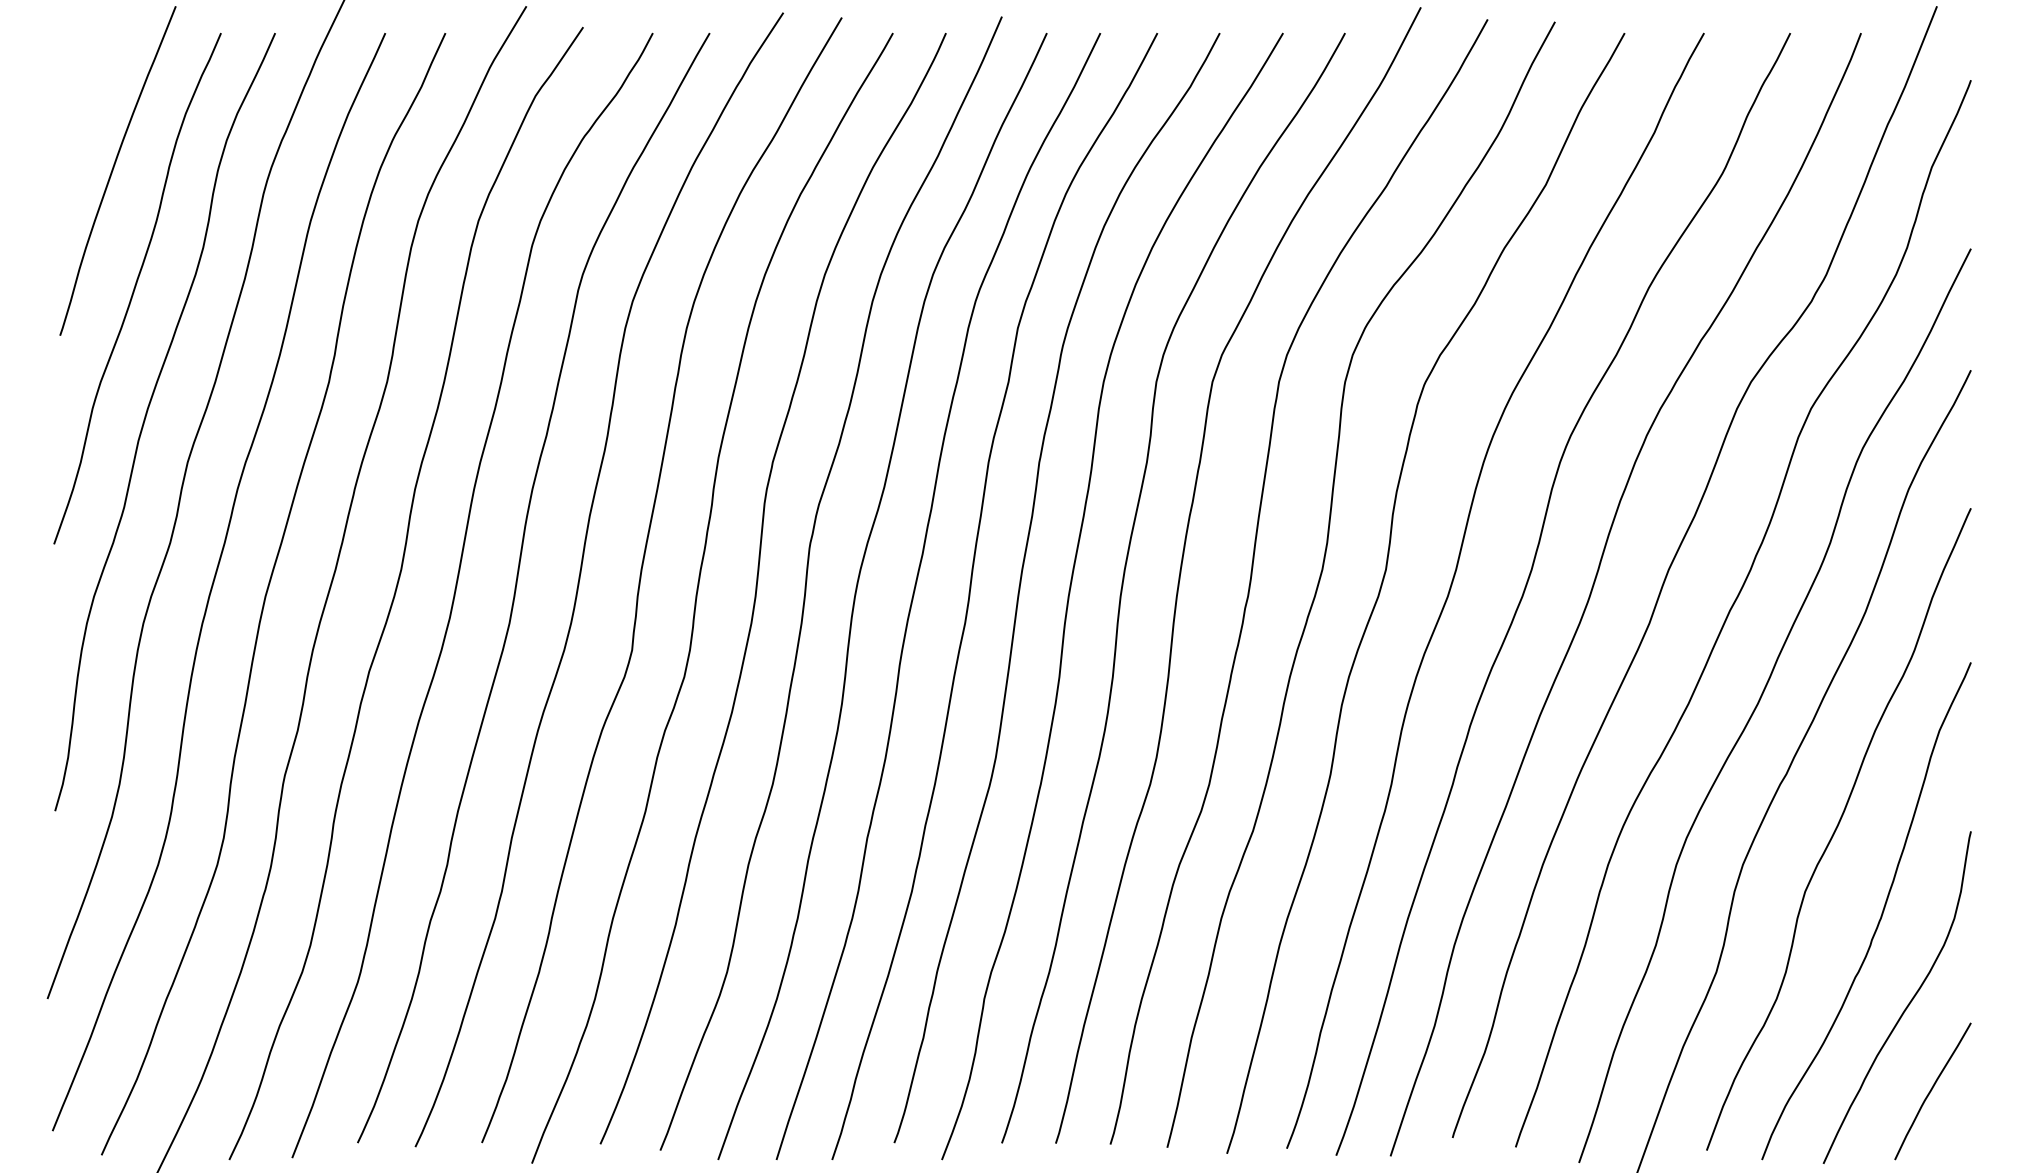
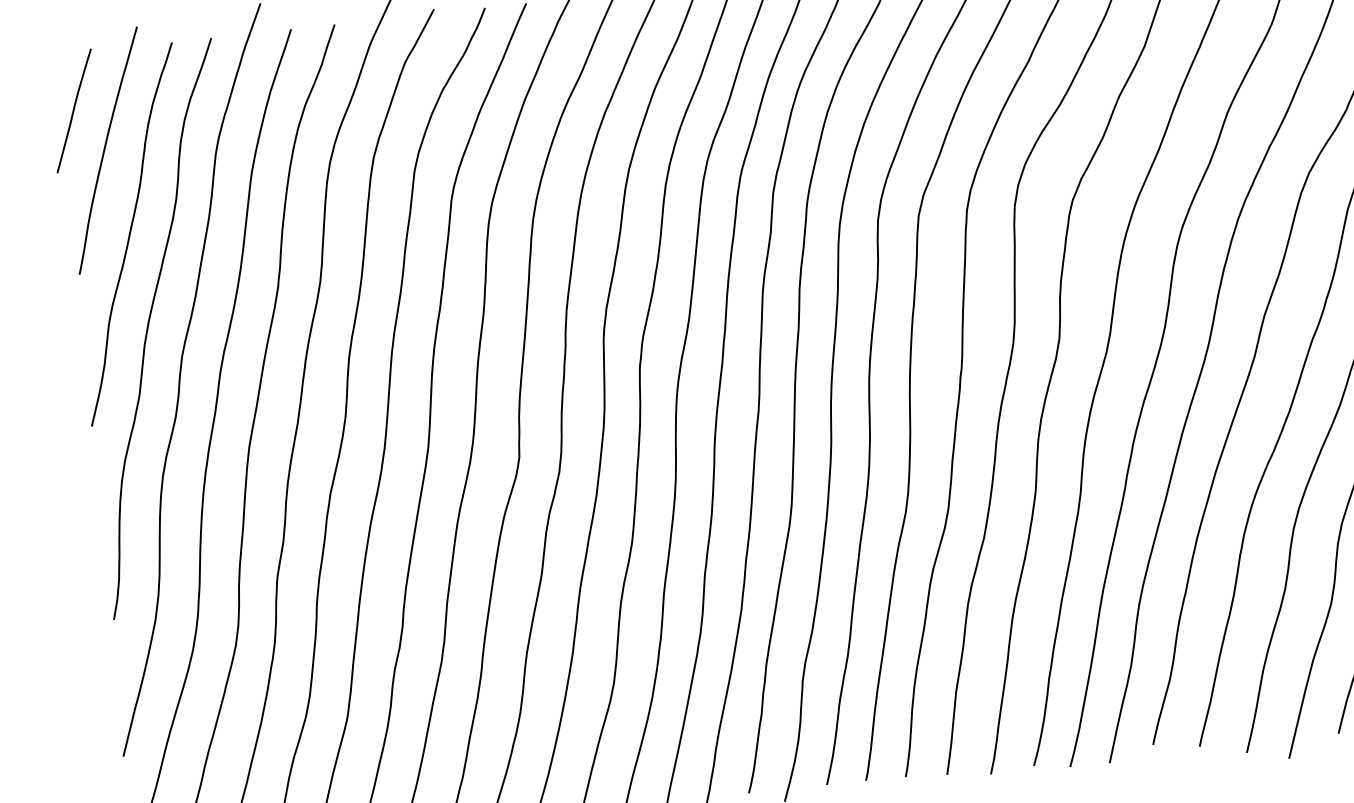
curve: (77, 111) -> (74, 110), added

